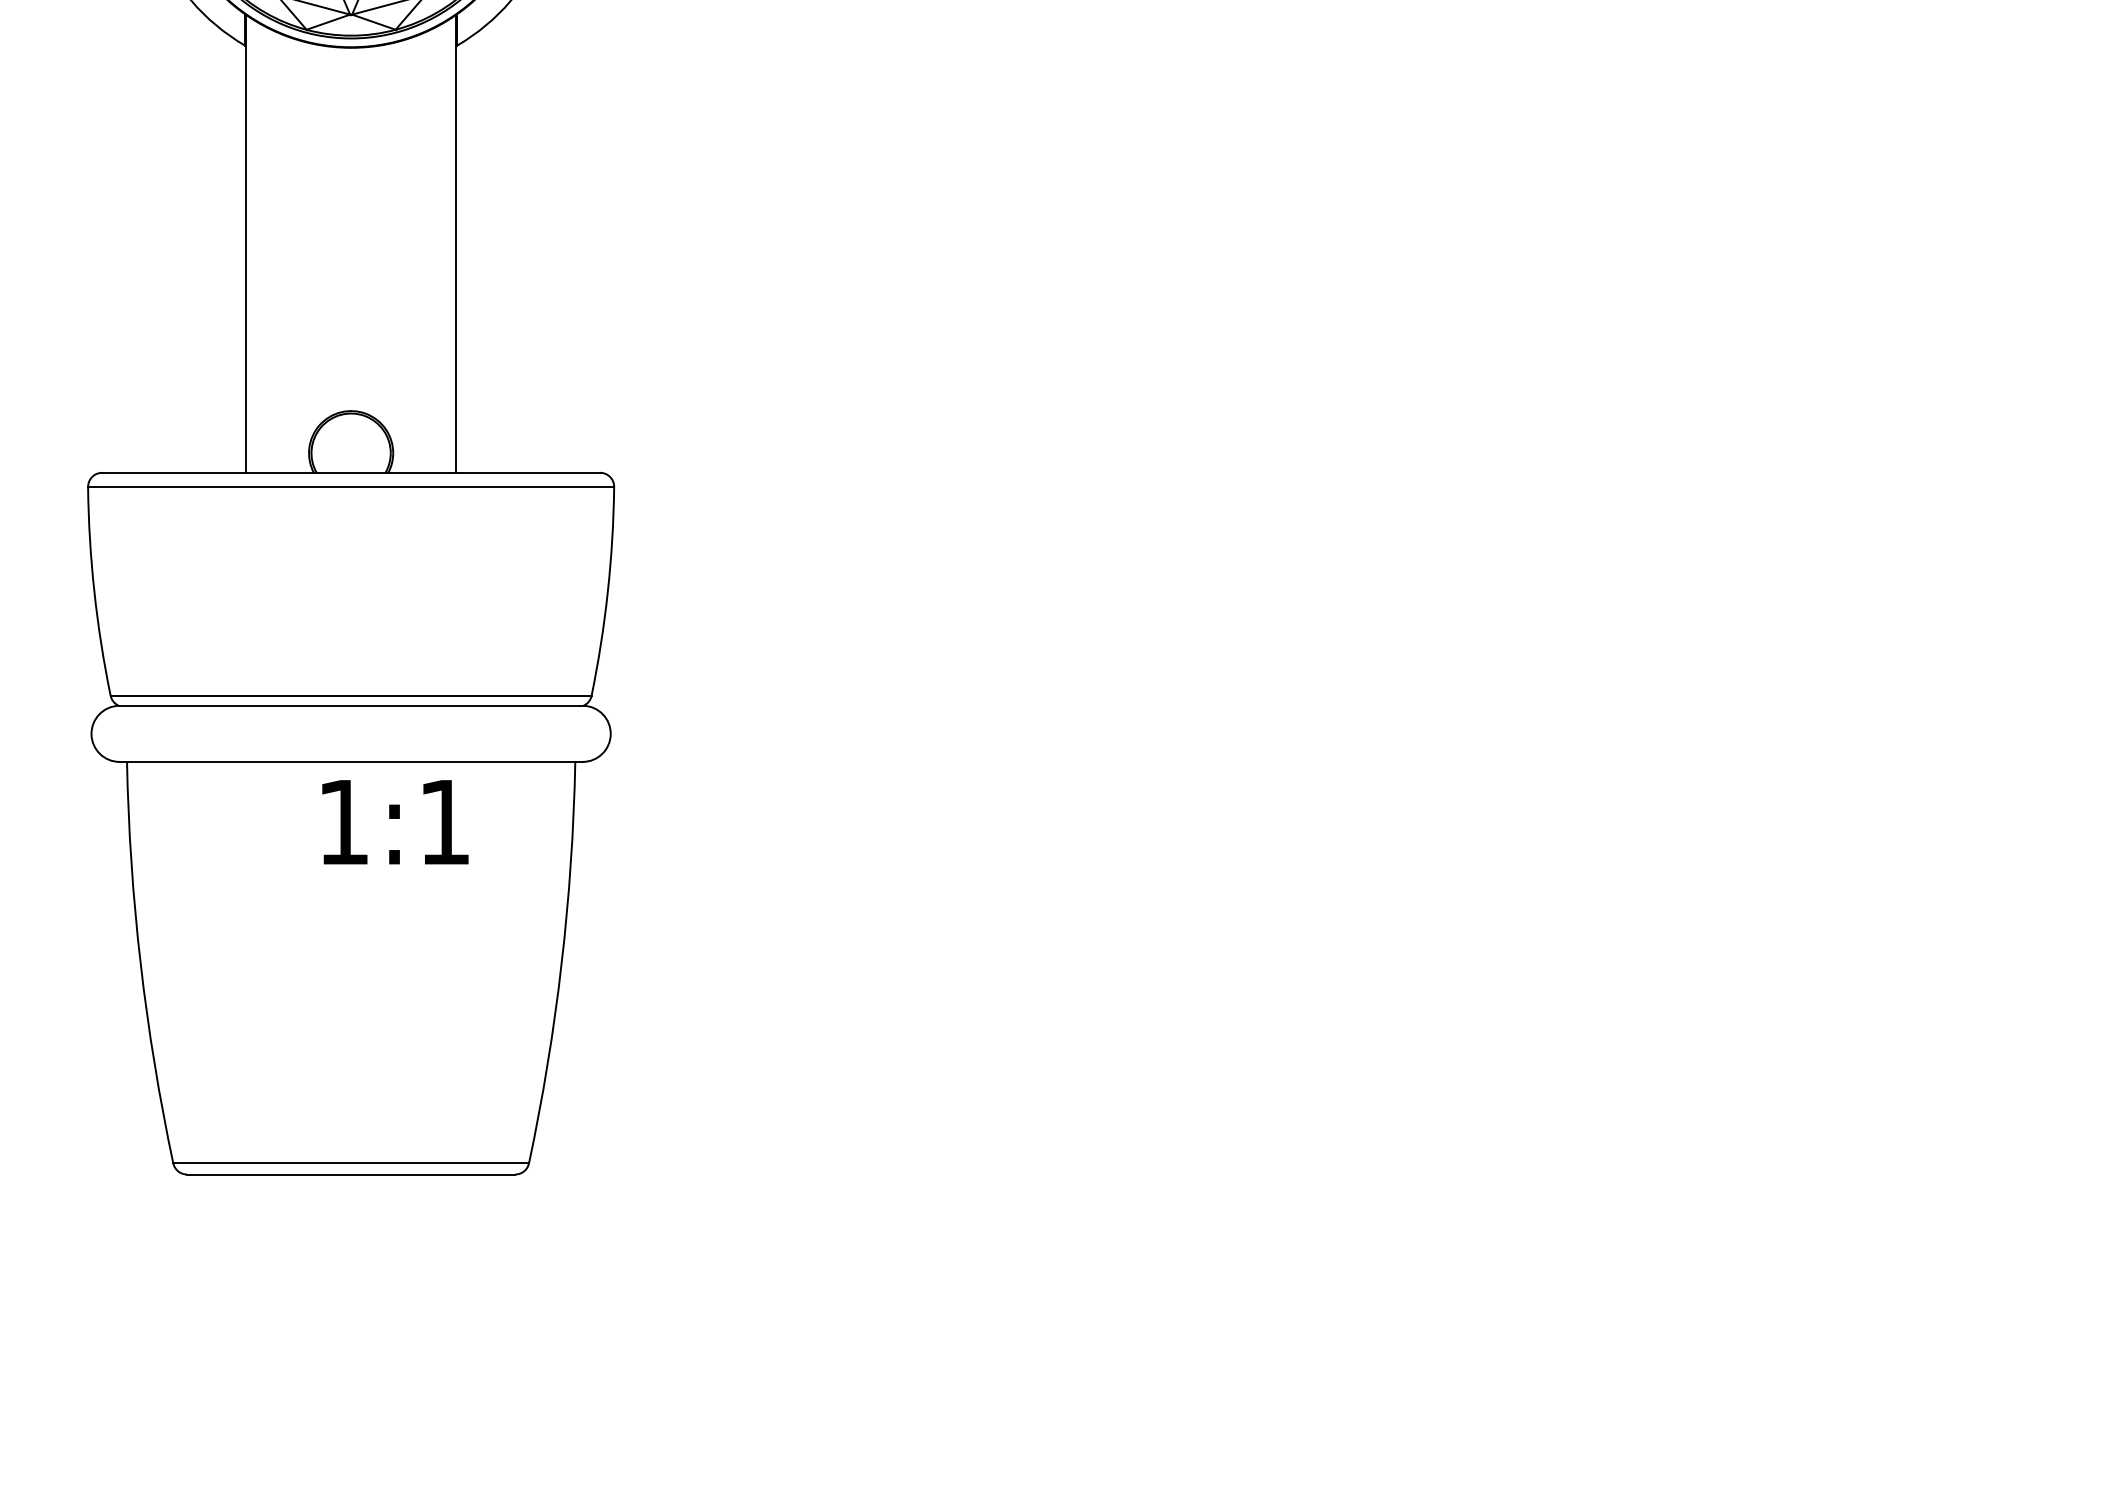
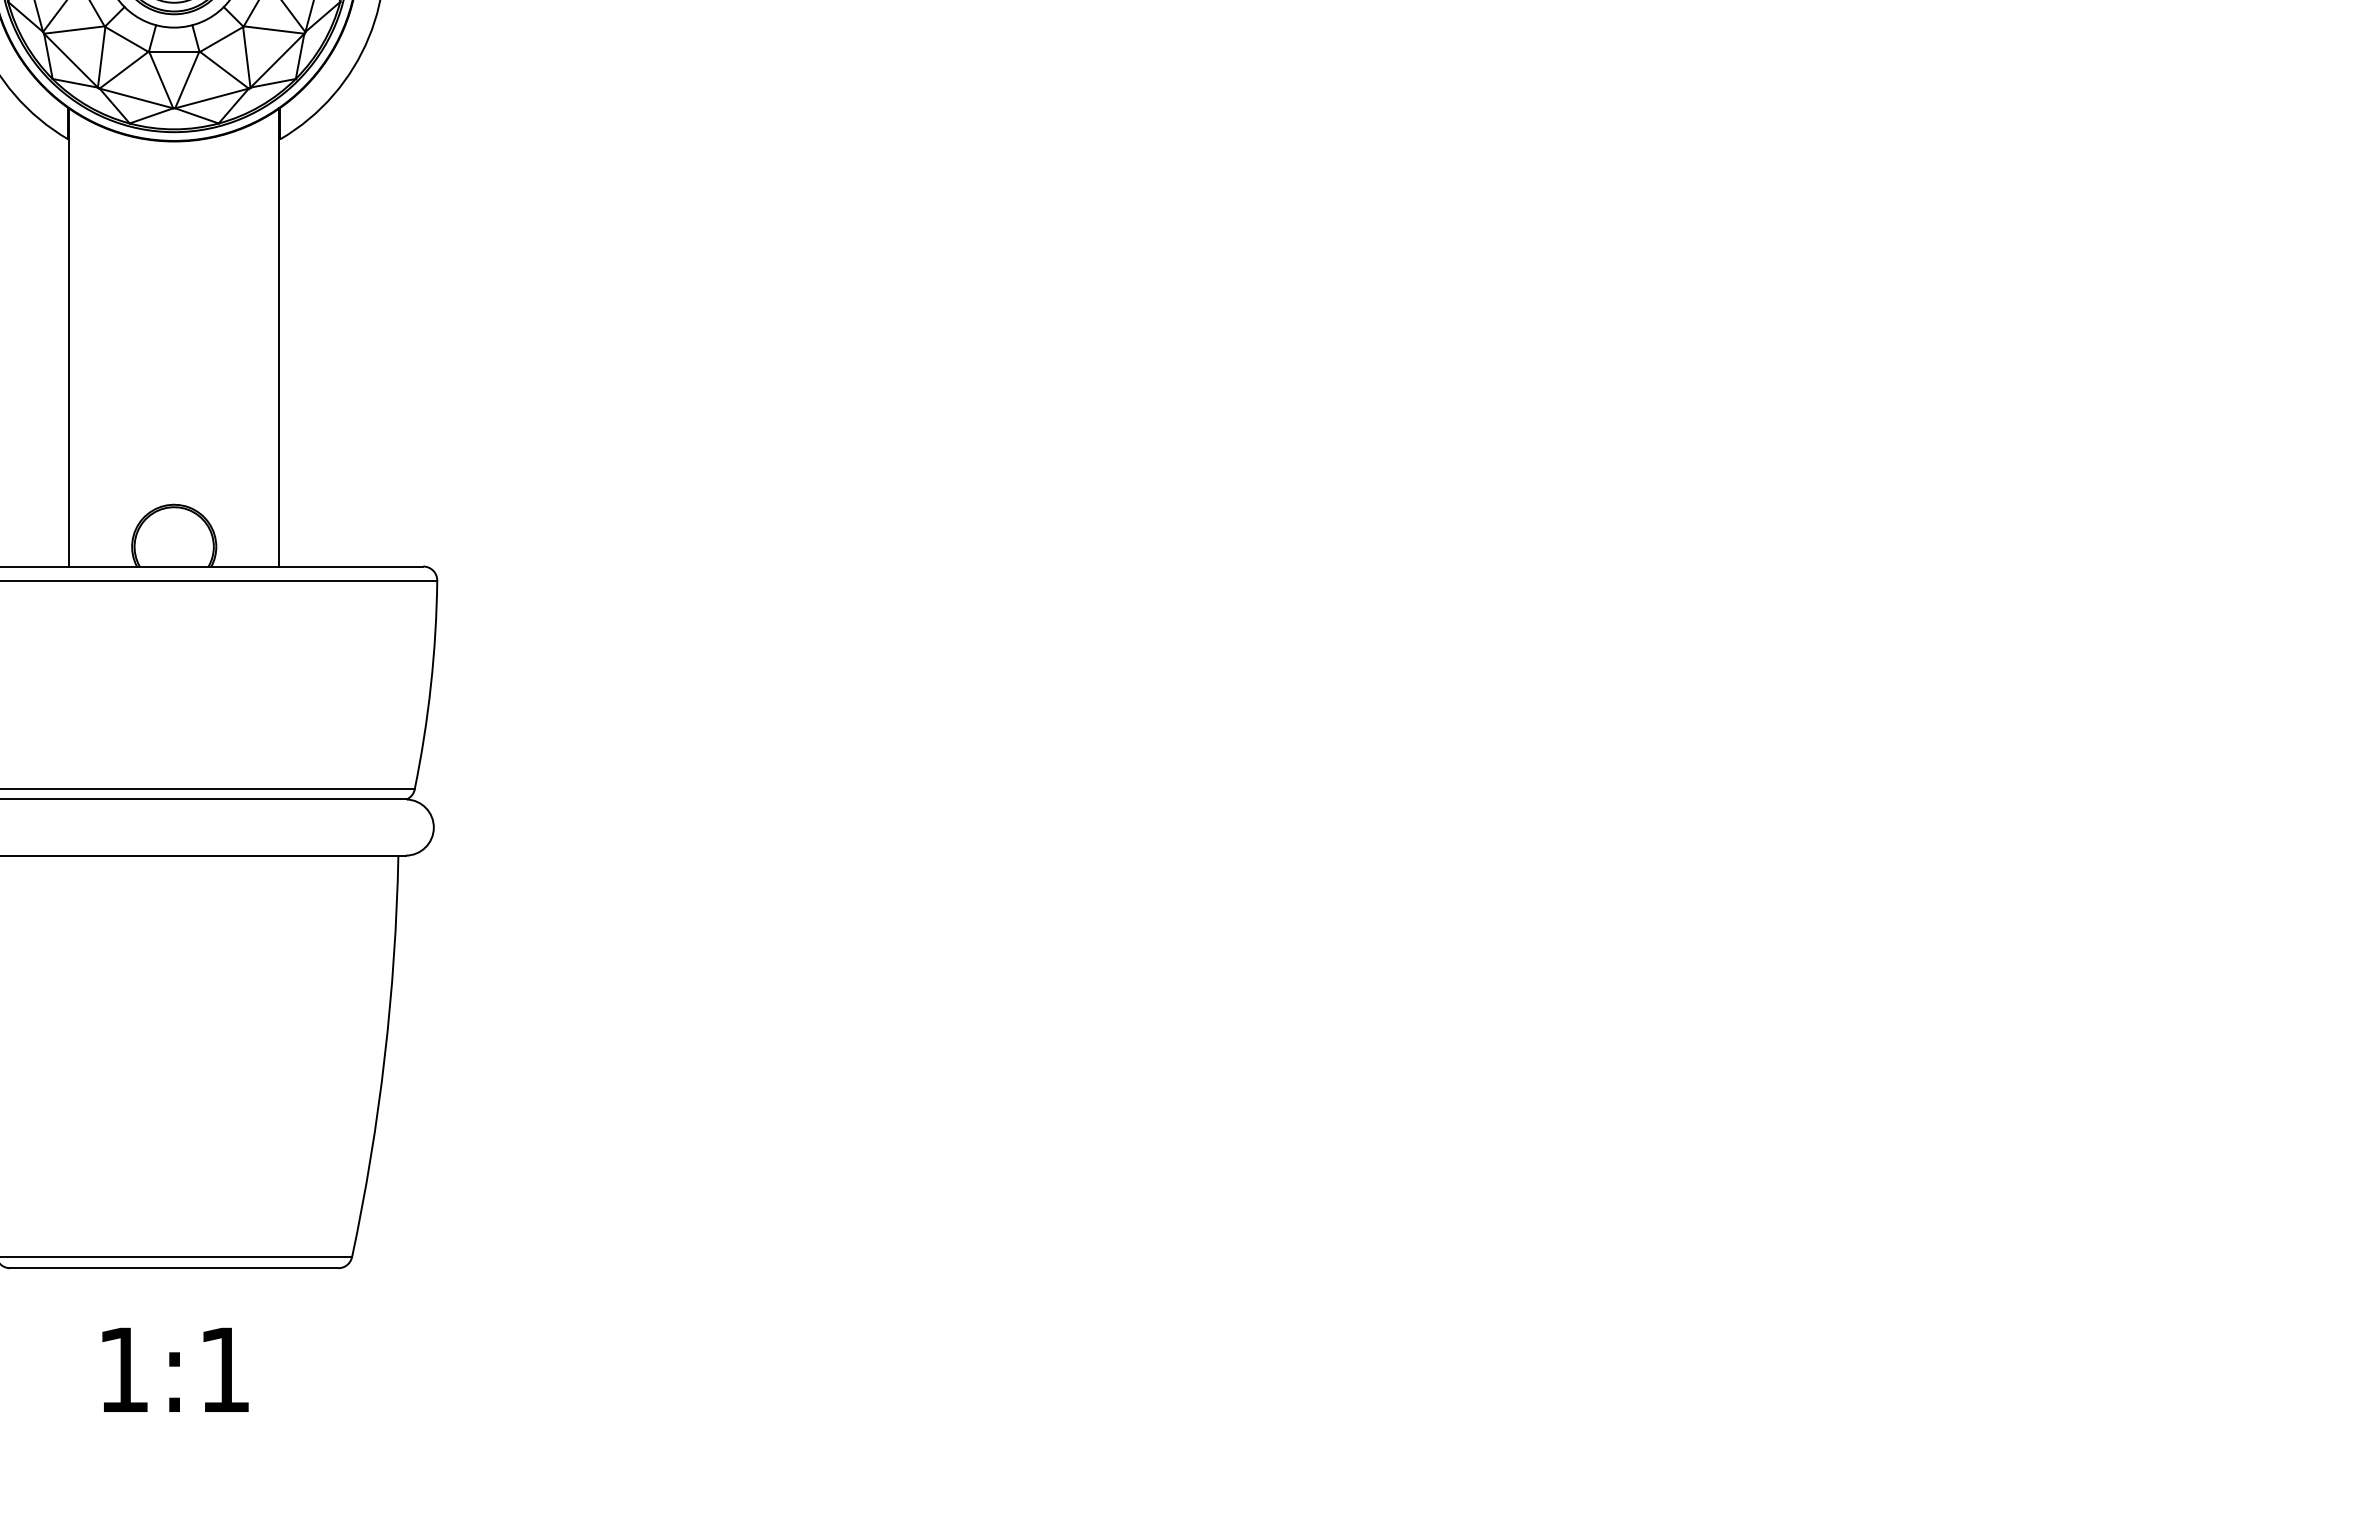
text: (395, 821) -> (175, 1369), moved

